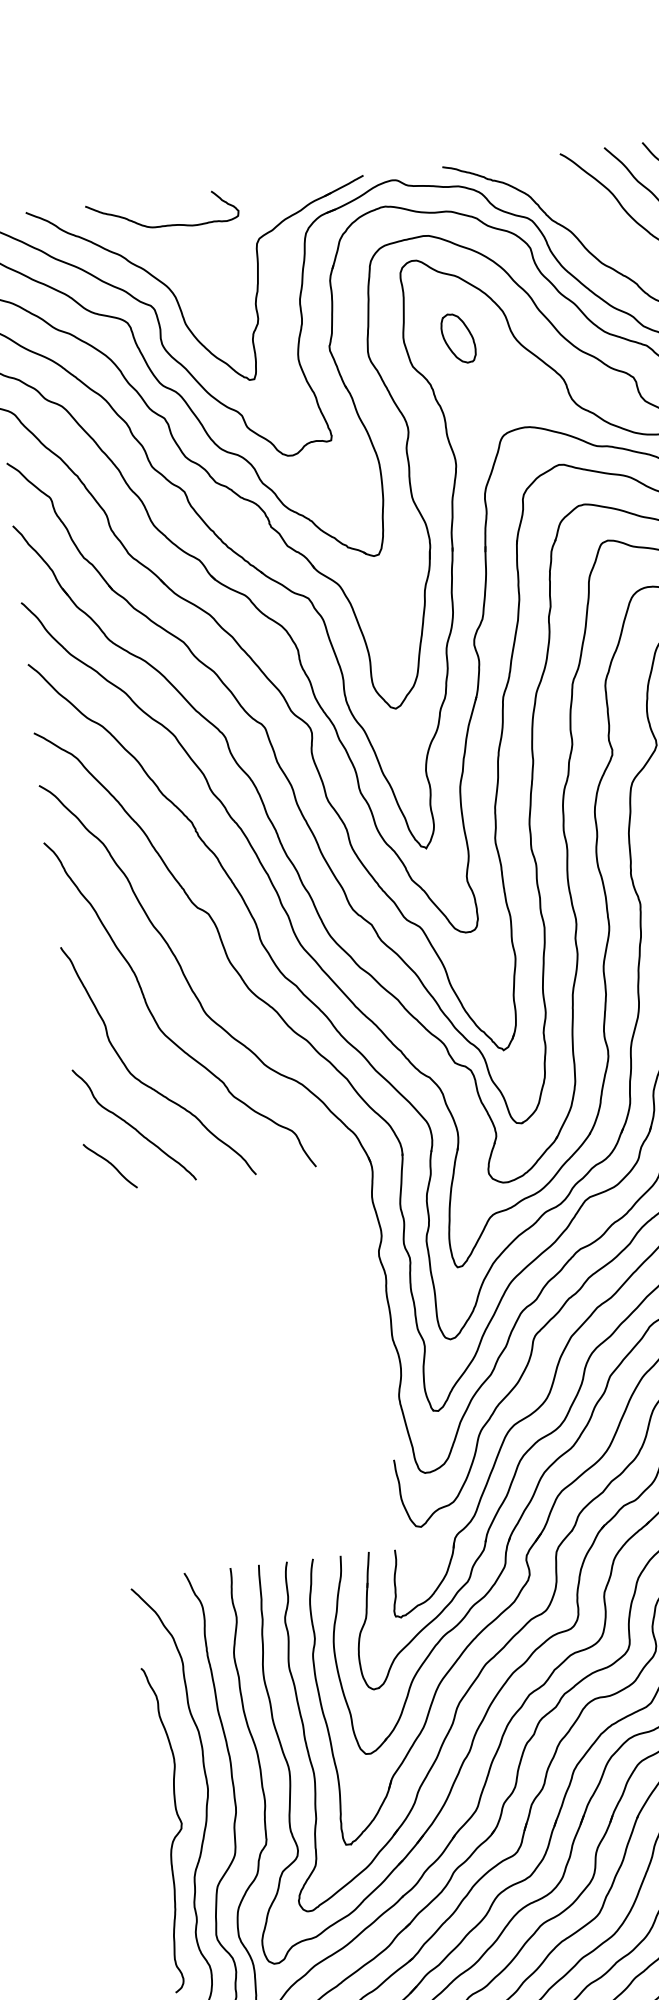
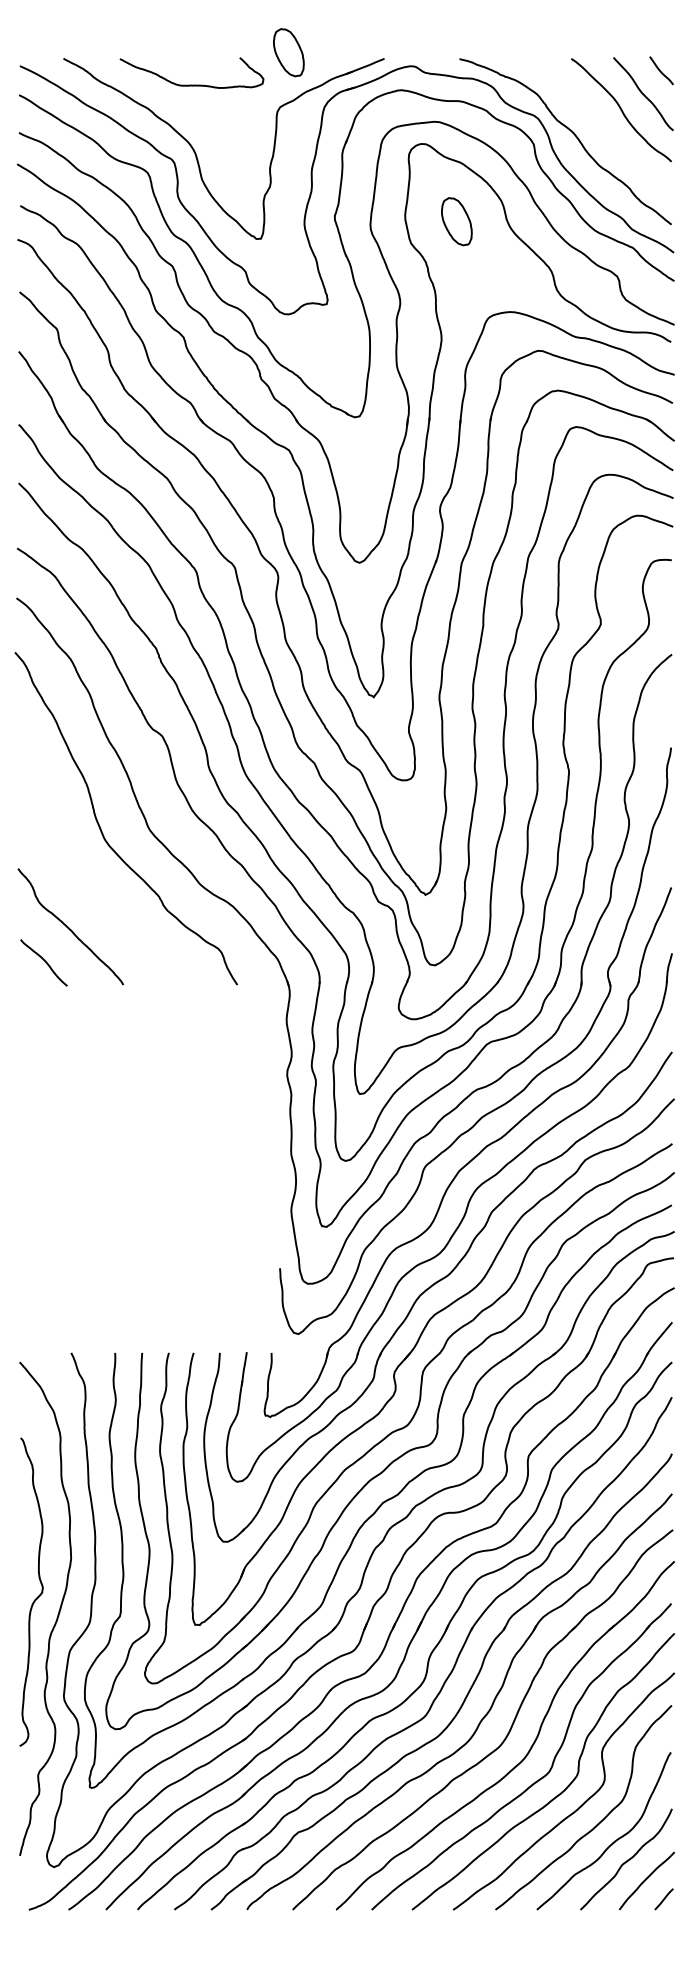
part: (261, 180) -> (288, 52), added
curve: (146, 1083) -> (86, 889), removed

